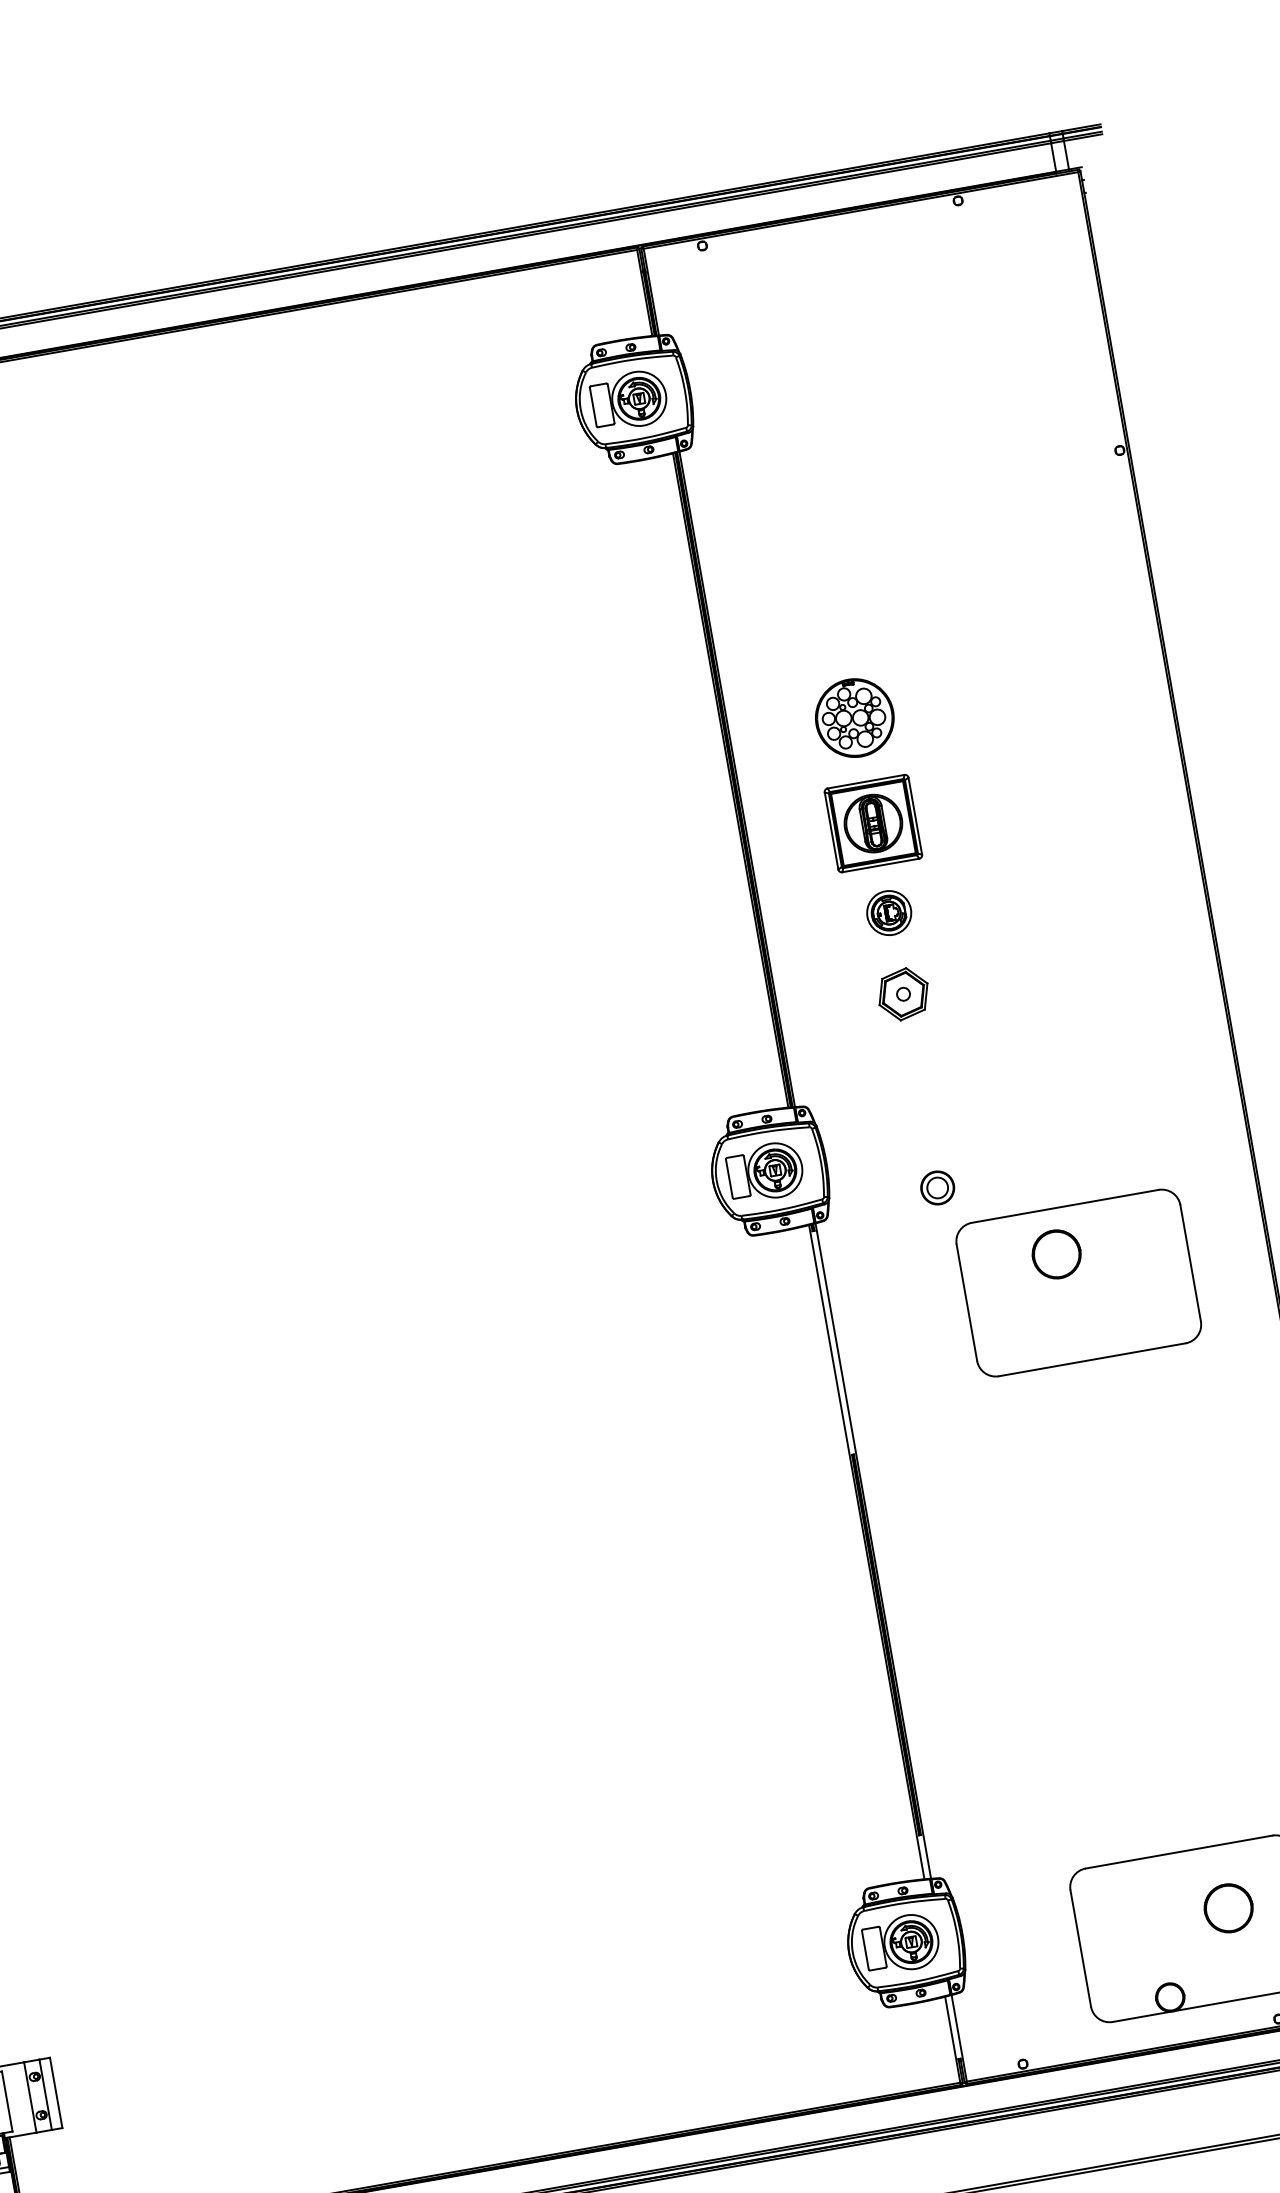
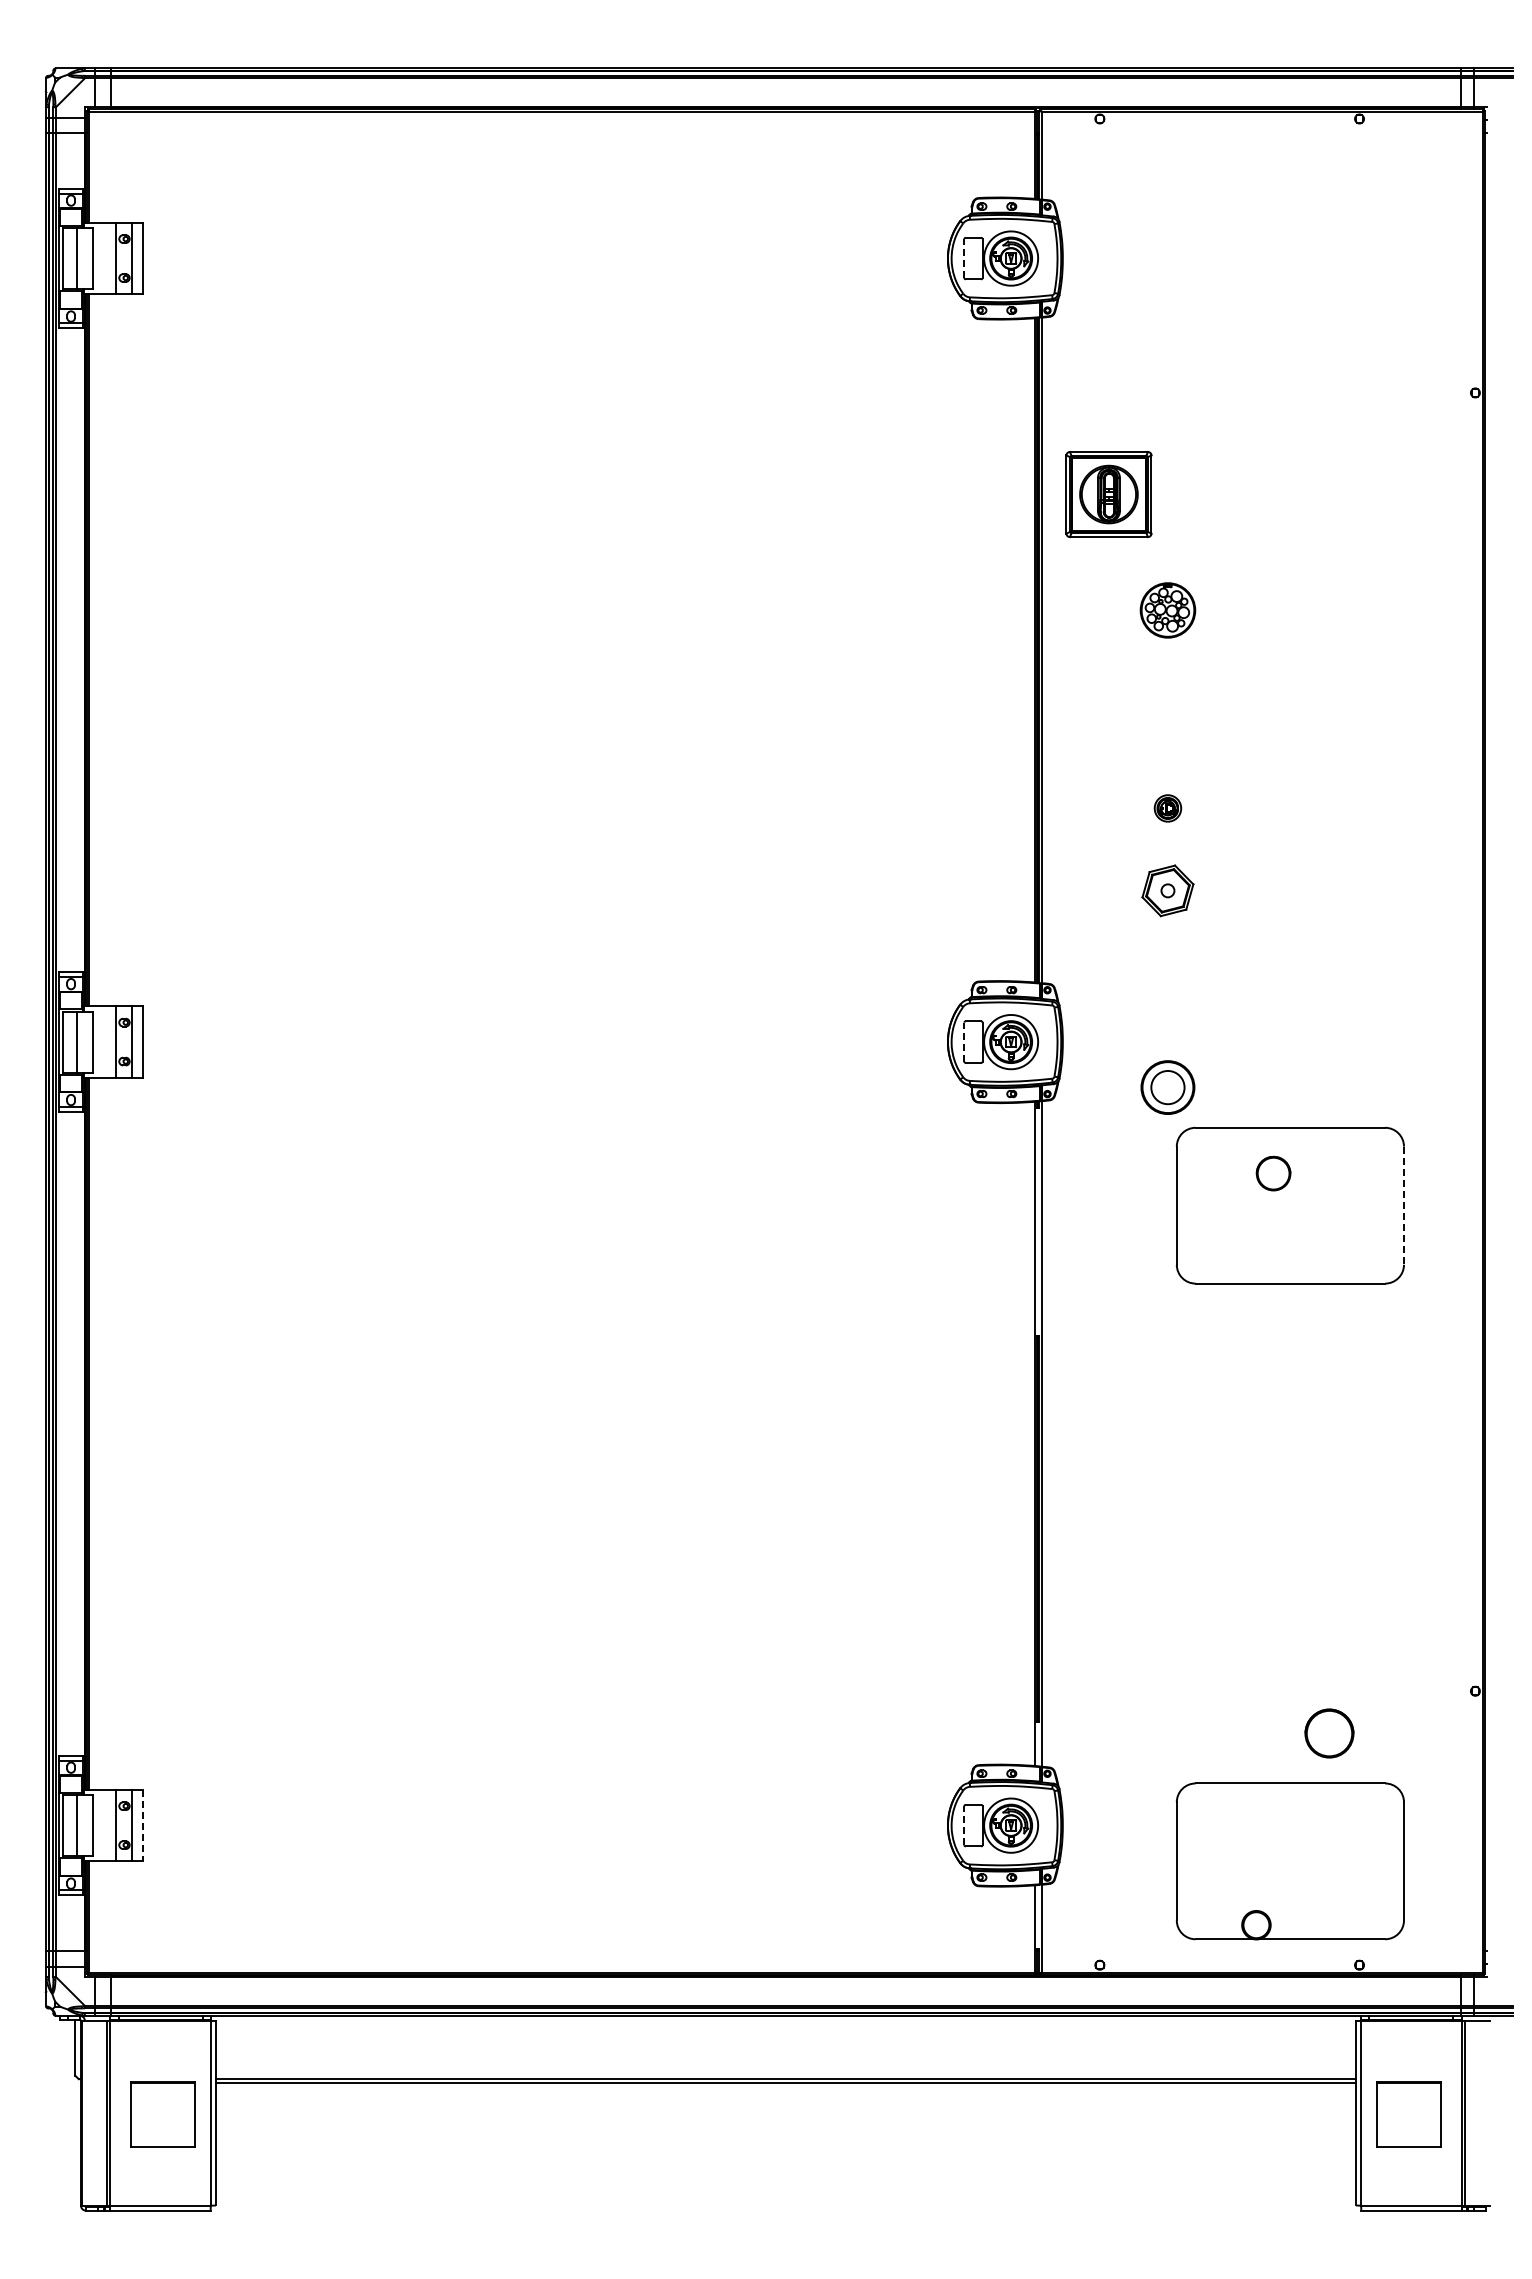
line: (593, 406) -> (964, 258), solid -> dashed
part: (854, 718) -> (1167, 610), size x0.7
part: (872, 823) -> (1108, 494), moved
part: (888, 913) -> (1167, 808), size x0.6
line: (729, 1177) -> (964, 1041), solid -> dashed
part: (937, 1188) -> (1167, 1087), size x1.6
part: (1056, 1254) -> (1273, 1173), size x0.7
line: (1191, 1264) -> (1404, 1206), solid -> dashed
circle: (1228, 1908) -> (1329, 1733), moved
line: (865, 1950) -> (964, 1825), solid -> dashed
line: (55, 2092) -> (142, 1825), solid -> dashed

